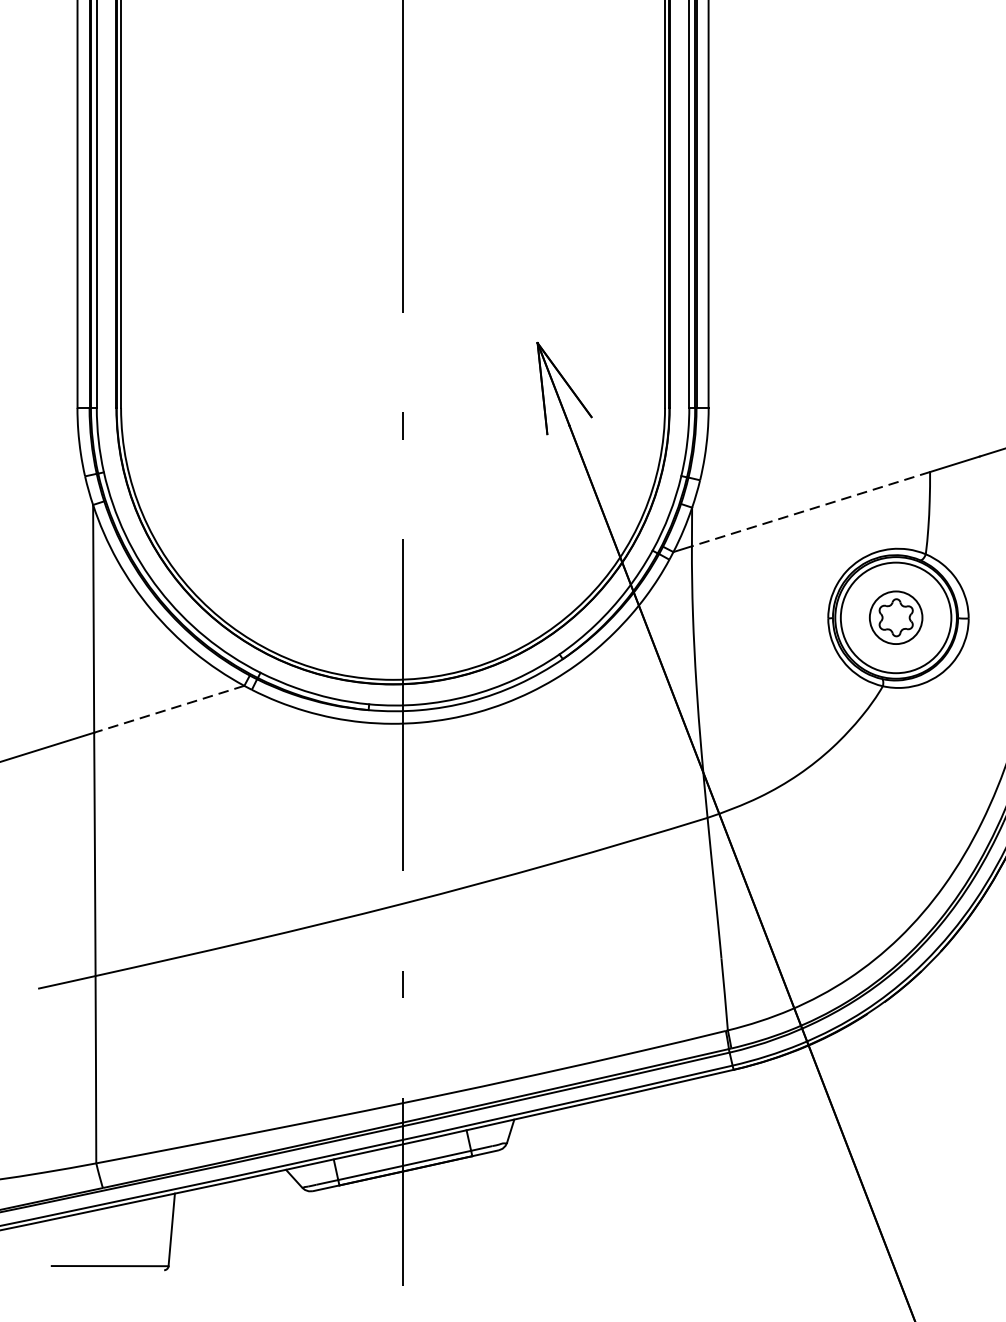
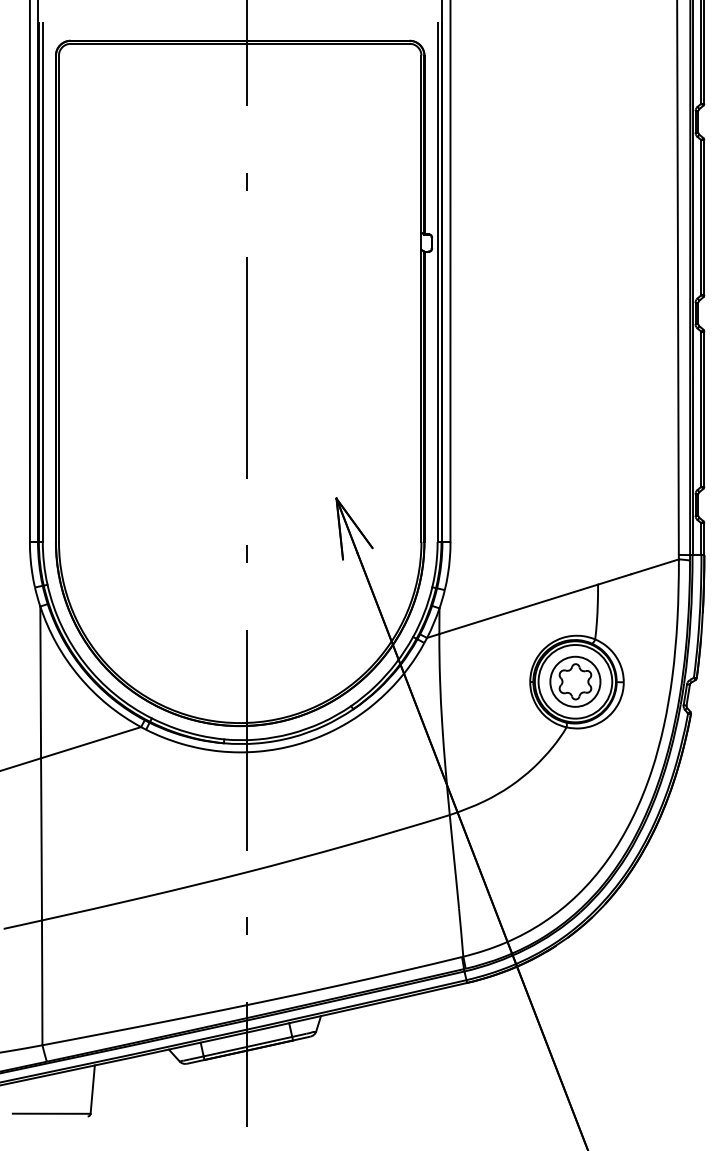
line: (810, 509) -> (518, 609), dashed -> solid
part: (896, 617) -> (575, 681), size x1.43
line: (168, 708) -> (90, 742), dashed -> solid

